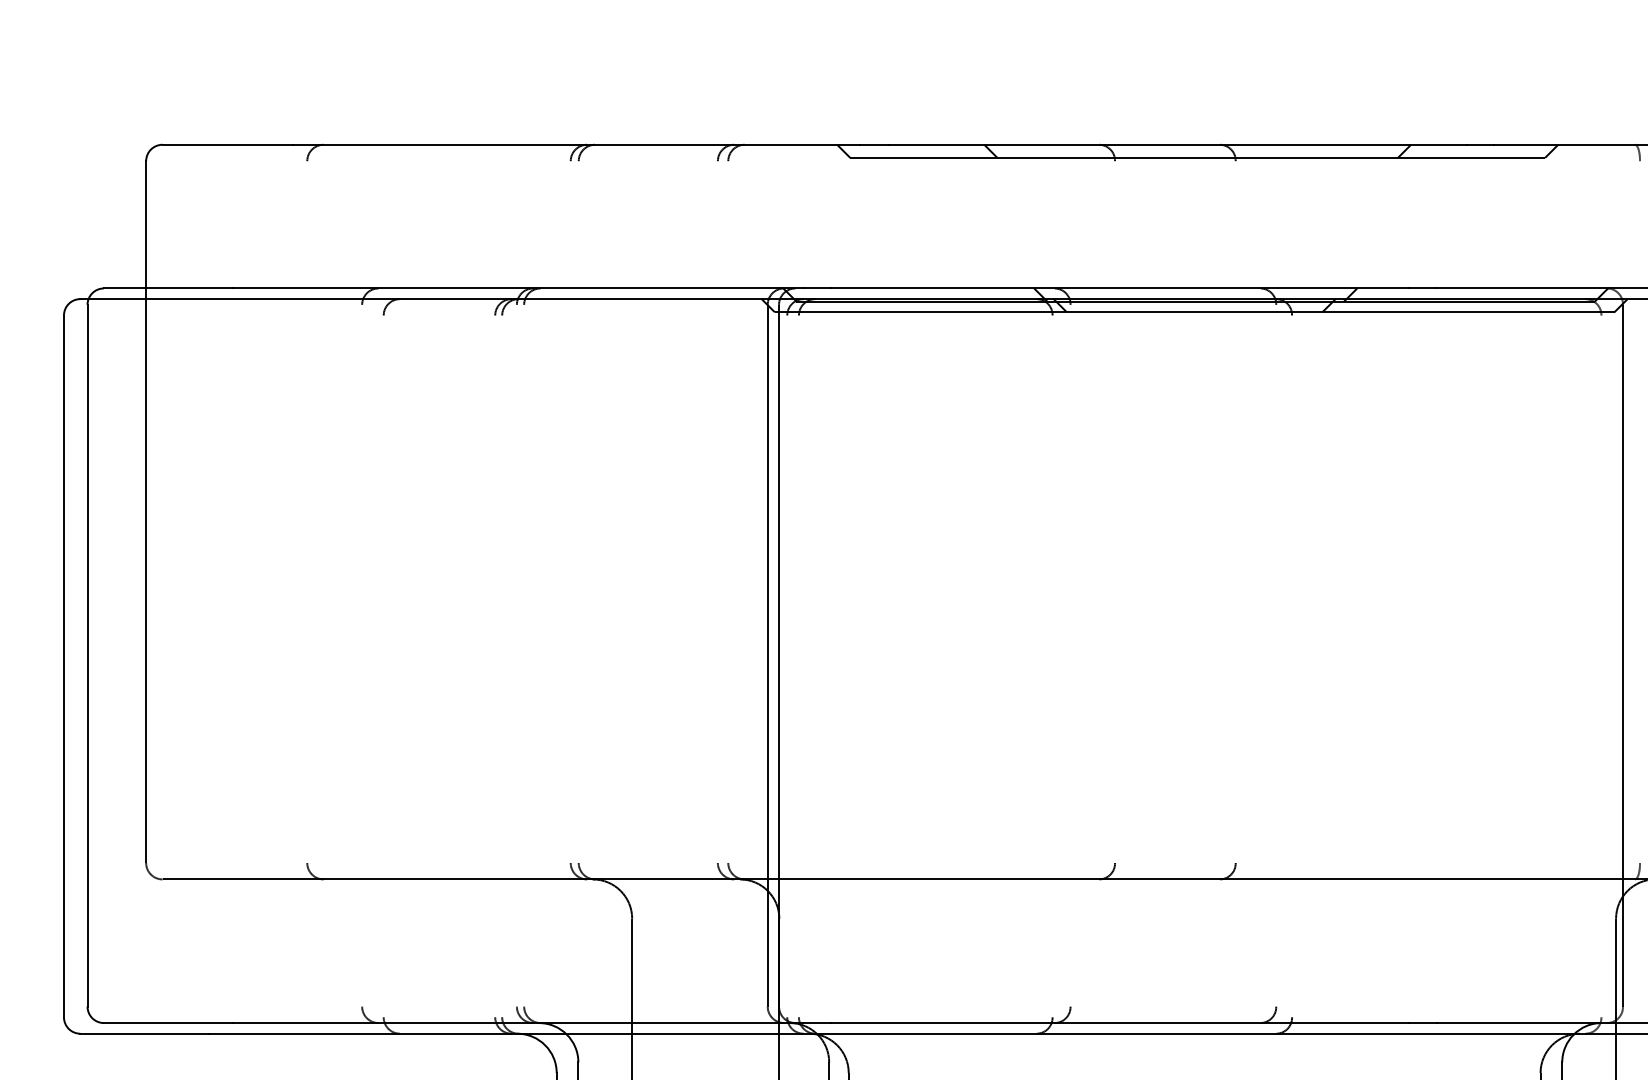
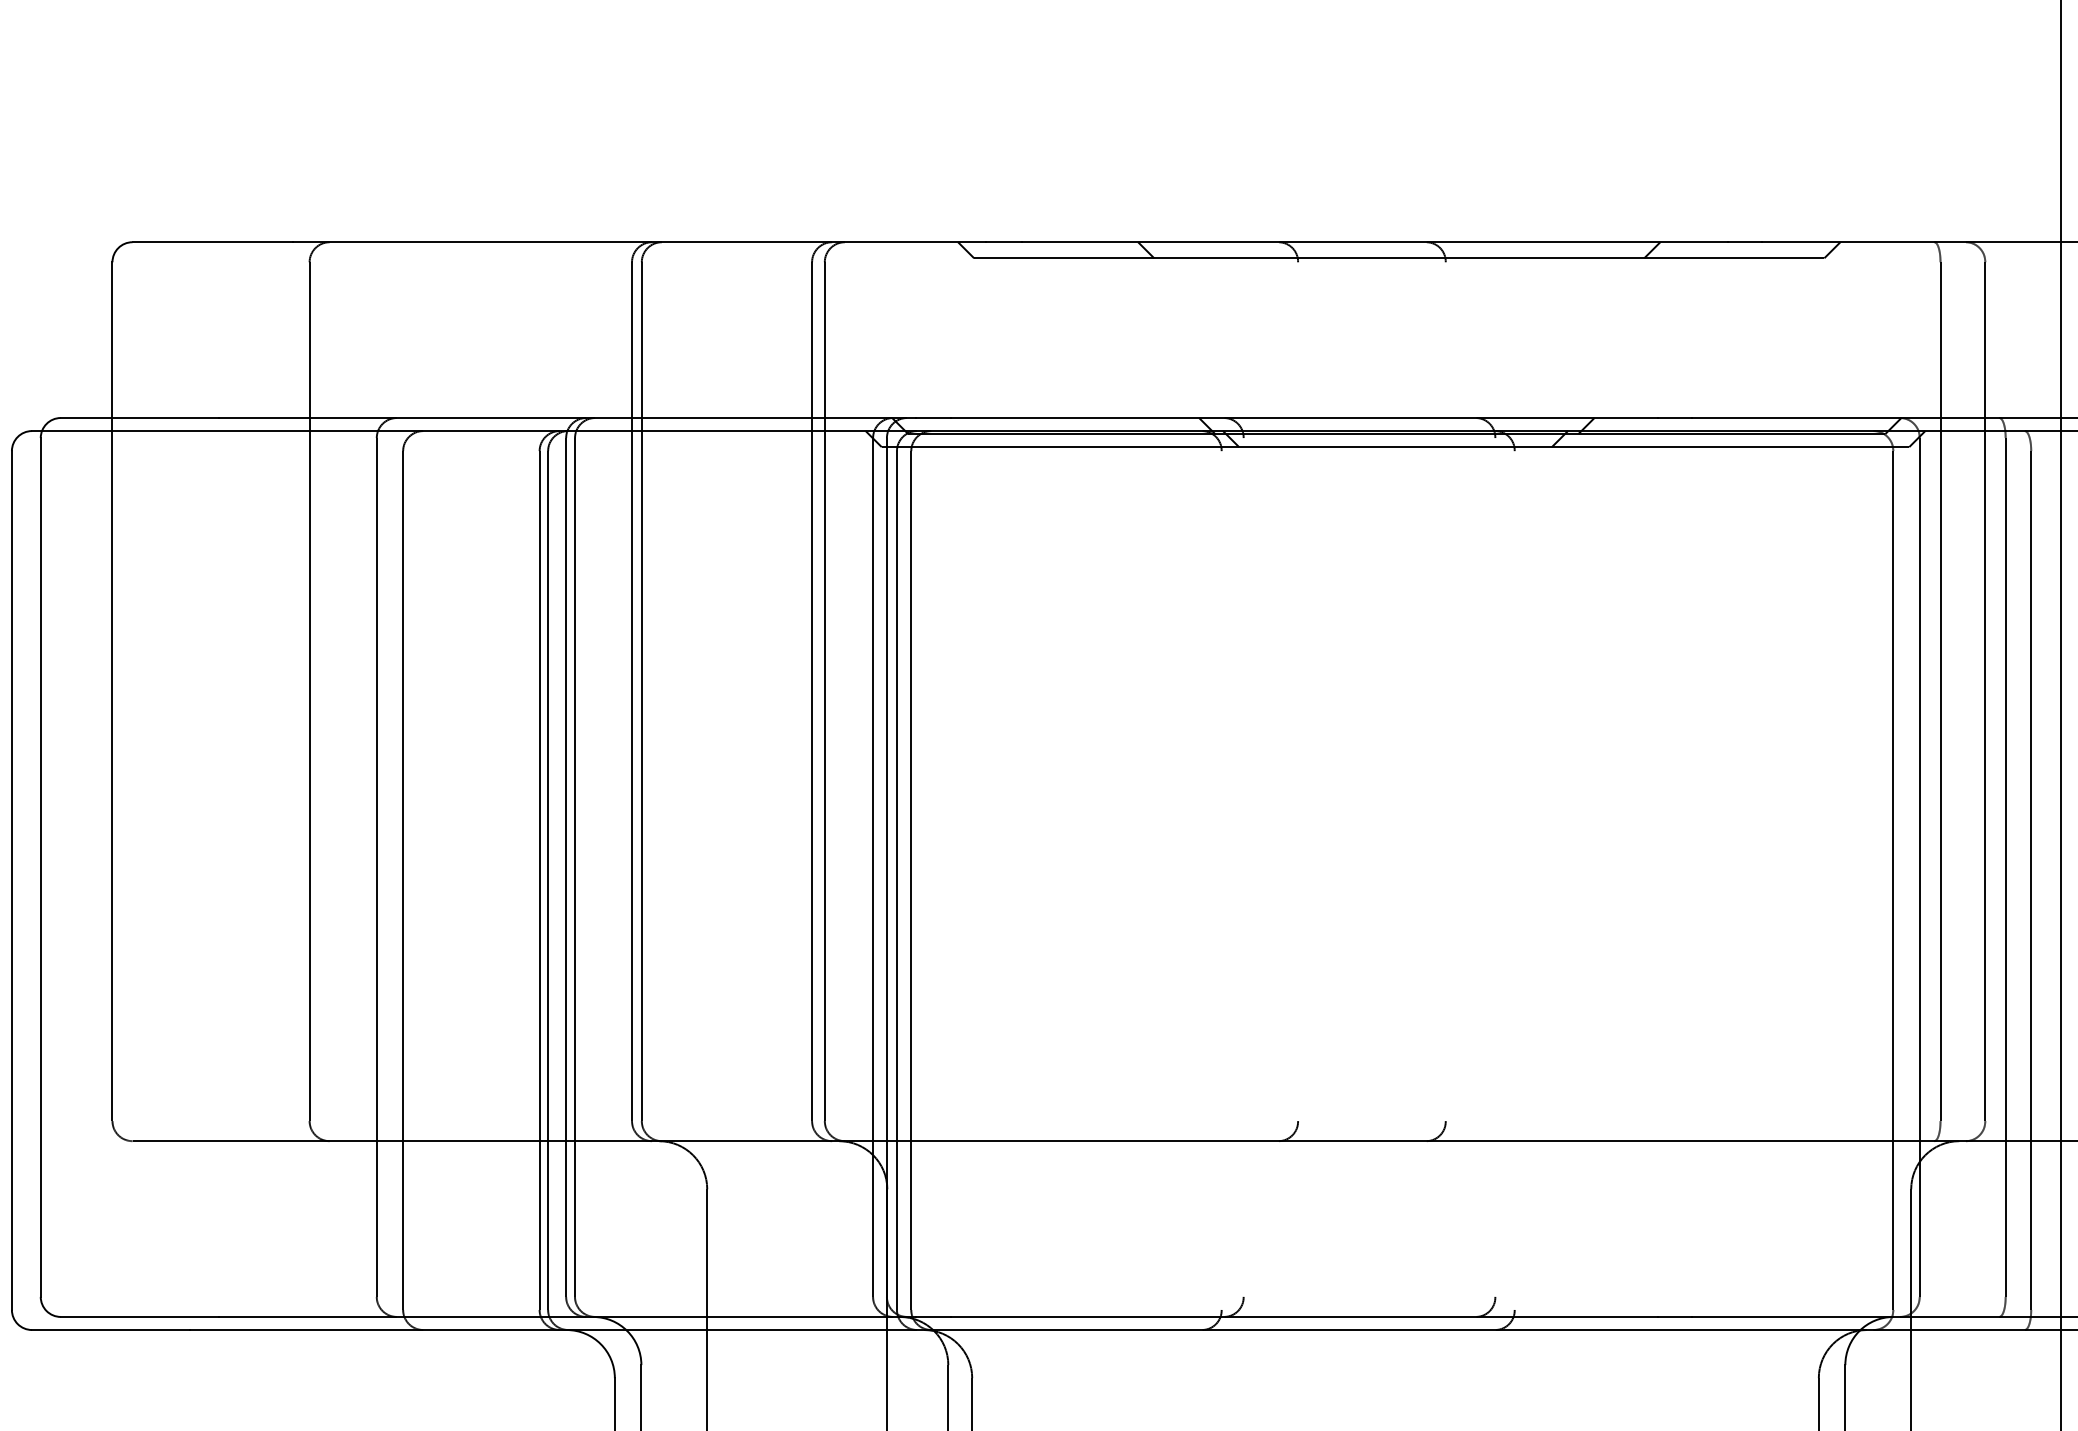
line: (307, 511) -> (309, 691), added
line: (571, 511) -> (632, 691), added
line: (578, 511) -> (641, 691), added
line: (718, 511) -> (812, 691), added
line: (728, 511) -> (824, 691), added
line: (1640, 511) -> (1940, 691), added
line: (361, 655) -> (376, 867), added
line: (517, 655) -> (566, 867), added
line: (524, 655) -> (575, 867), added
line: (383, 666) -> (403, 880), added
line: (495, 666) -> (539, 880), added
line: (502, 666) -> (548, 880), added
line: (786, 666) -> (896, 880), added
line: (799, 666) -> (911, 880), added
line: (1601, 666) -> (1893, 880), added

